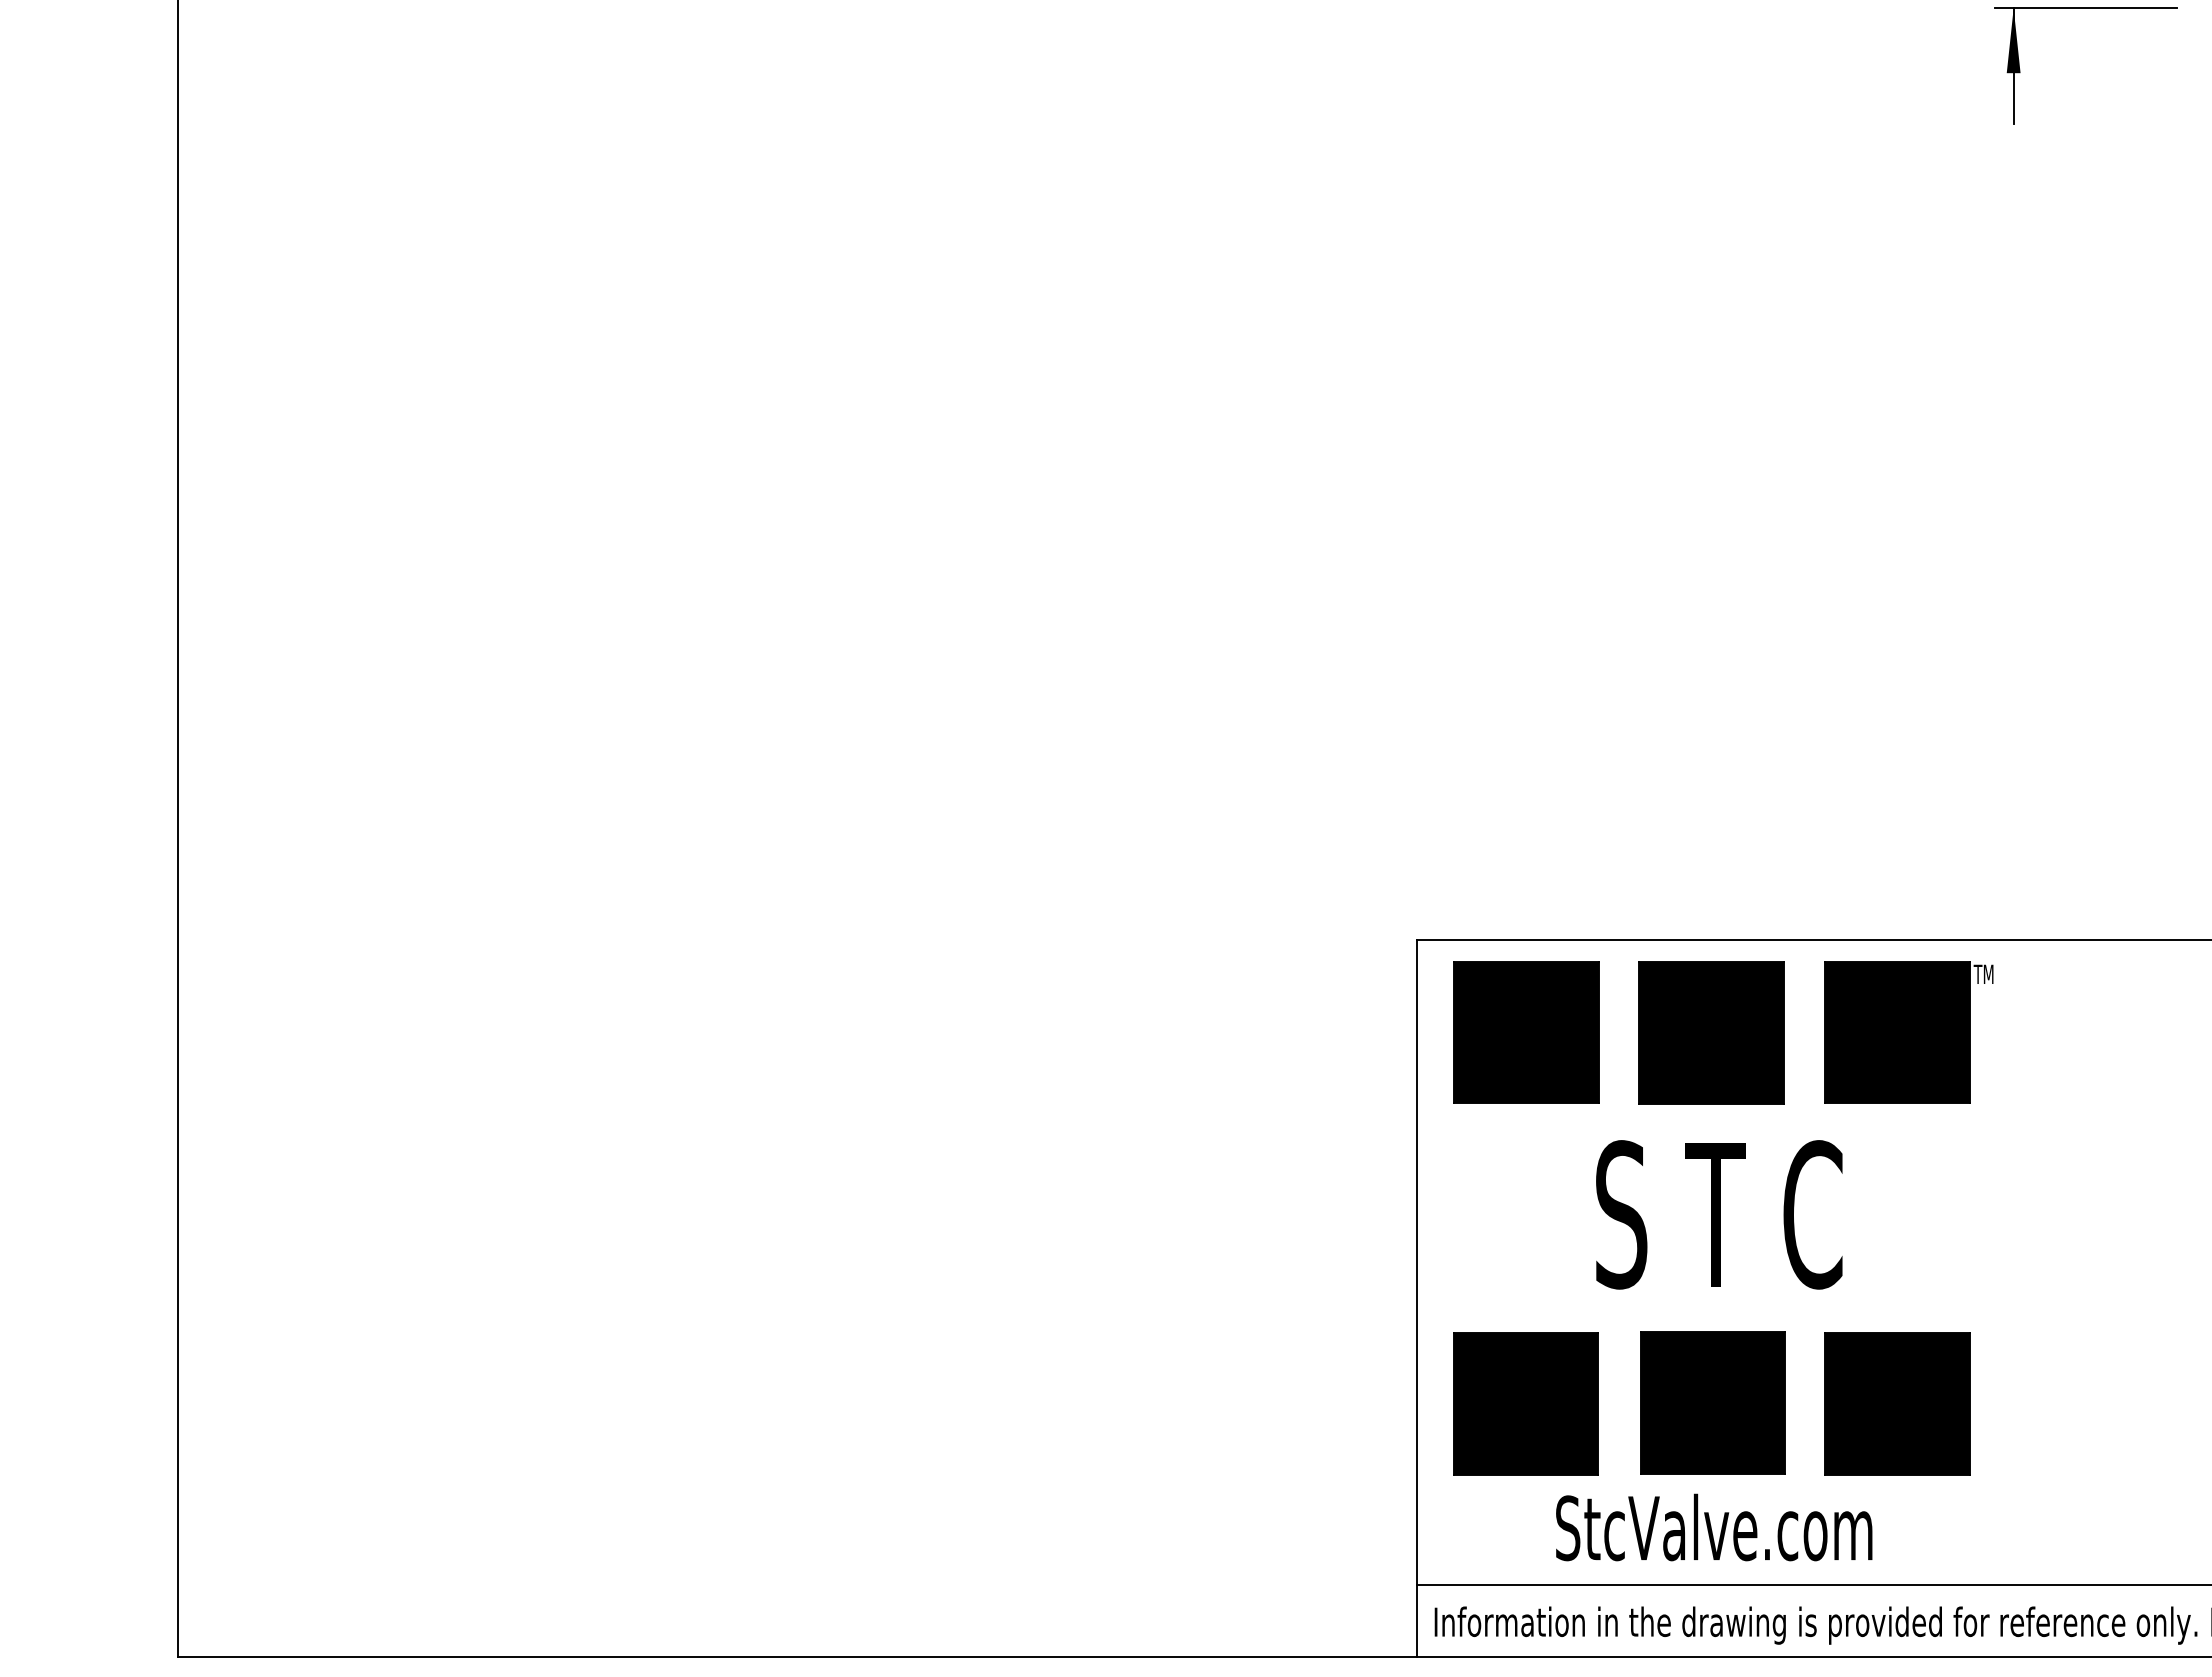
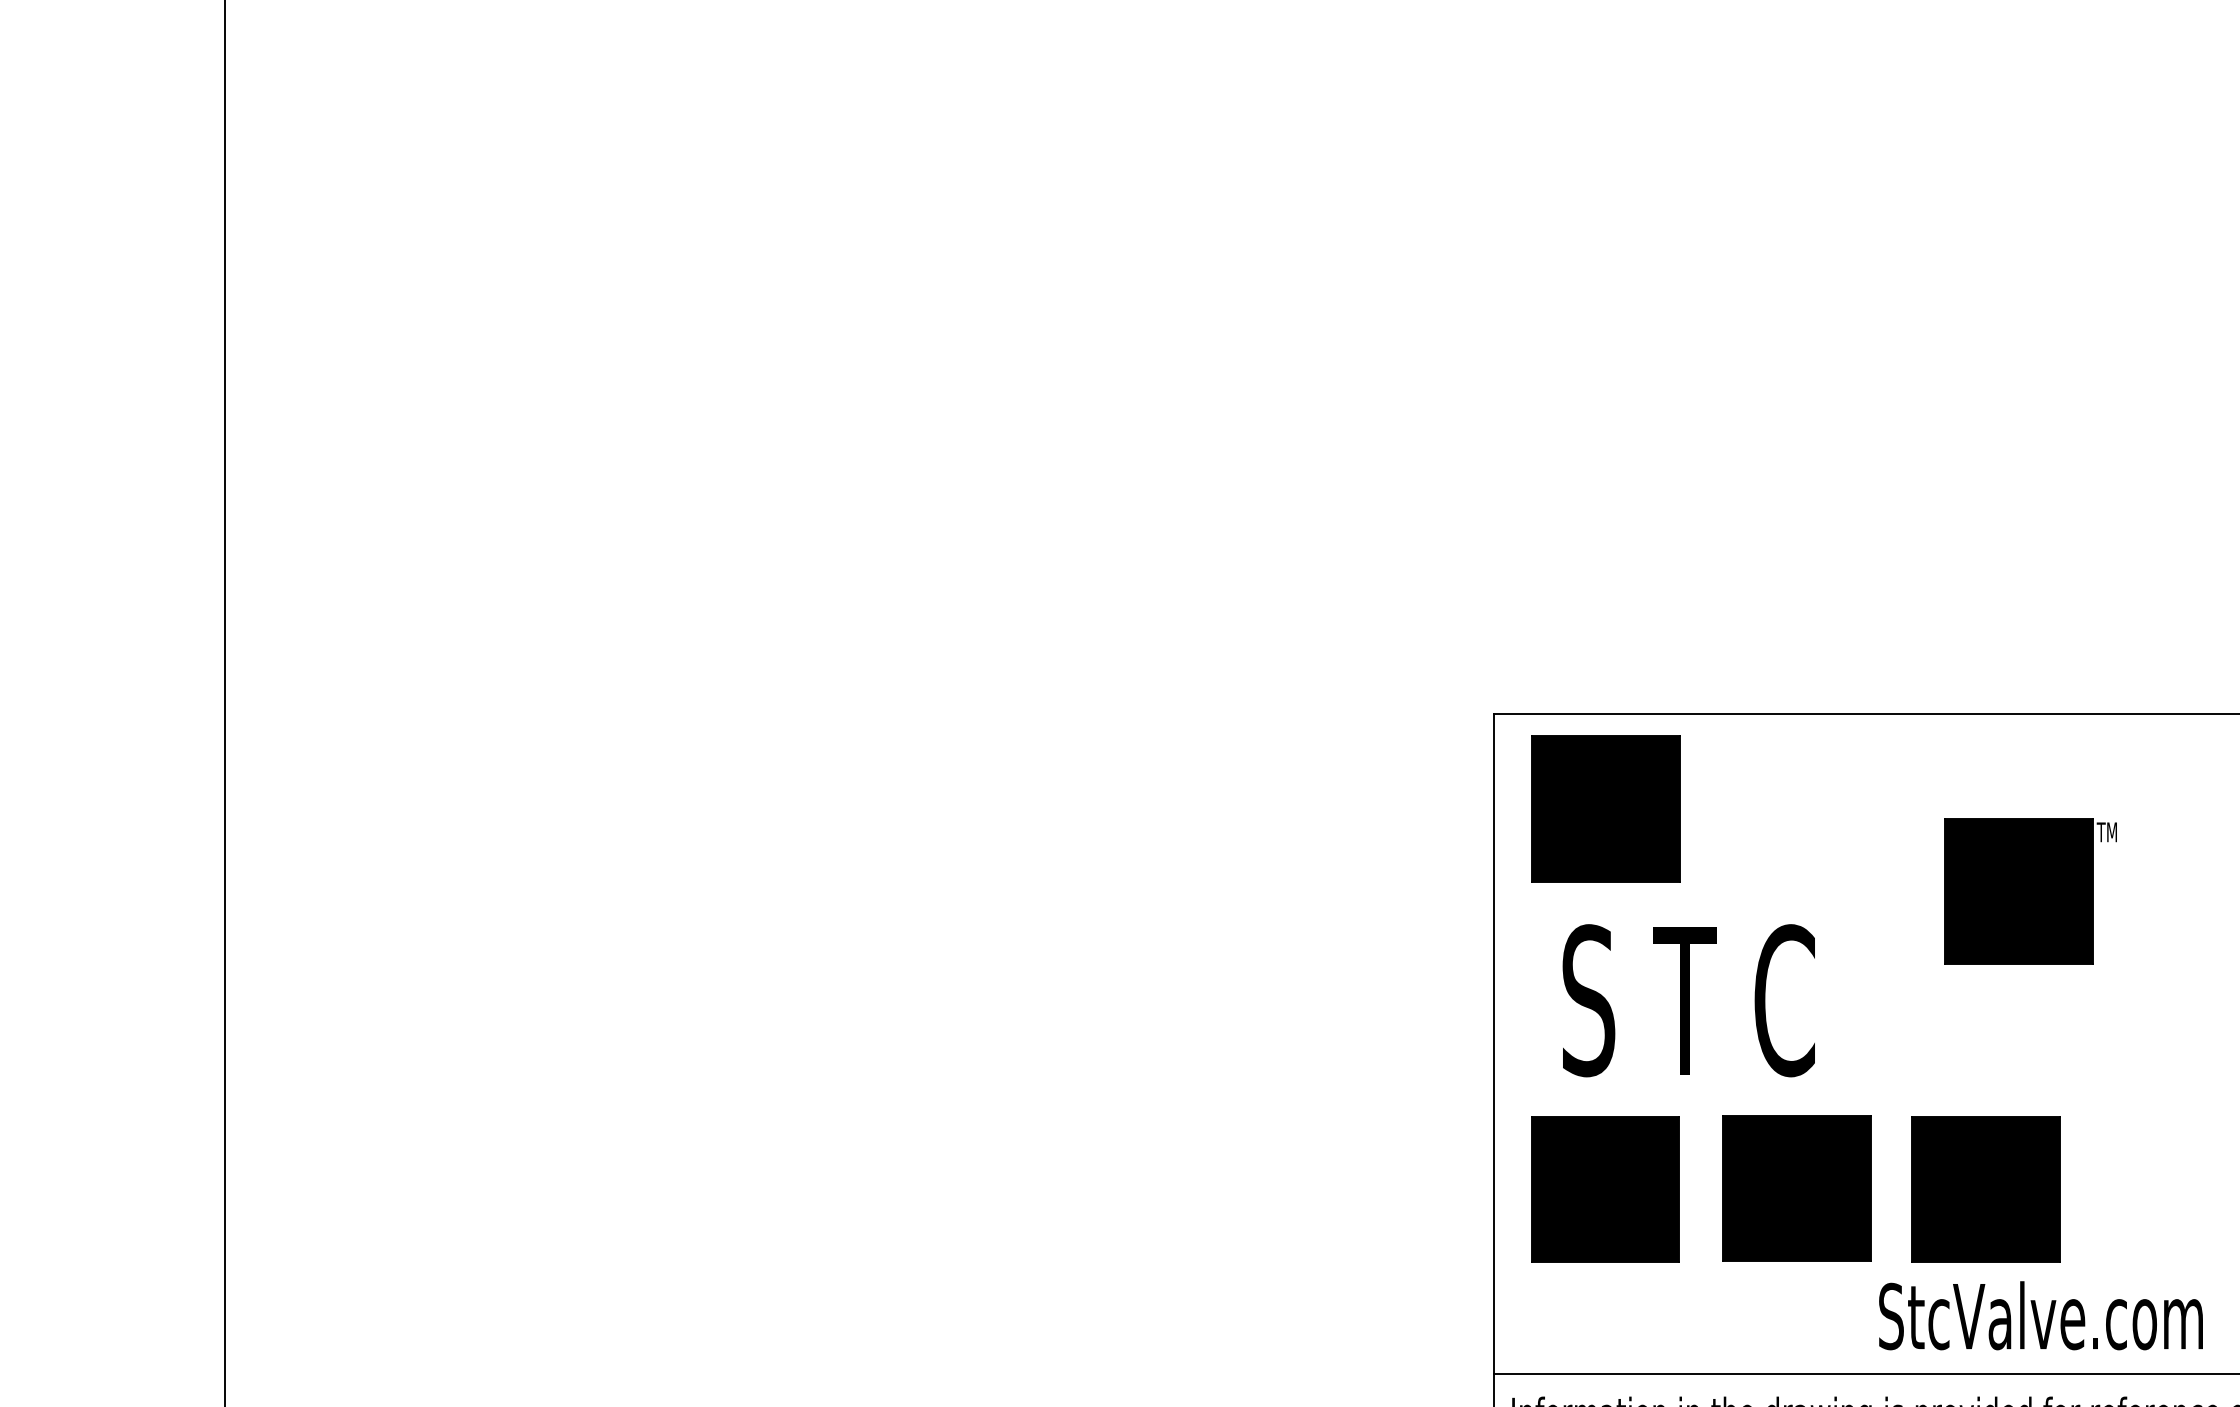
part: (1711, 1032) -> (1795, 808), removed
part: (1908, 1032) -> (2030, 891), moved
text: (1719, 1214) -> (1689, 1000), moved
text: (1714, 1527) -> (2041, 1315), moved

